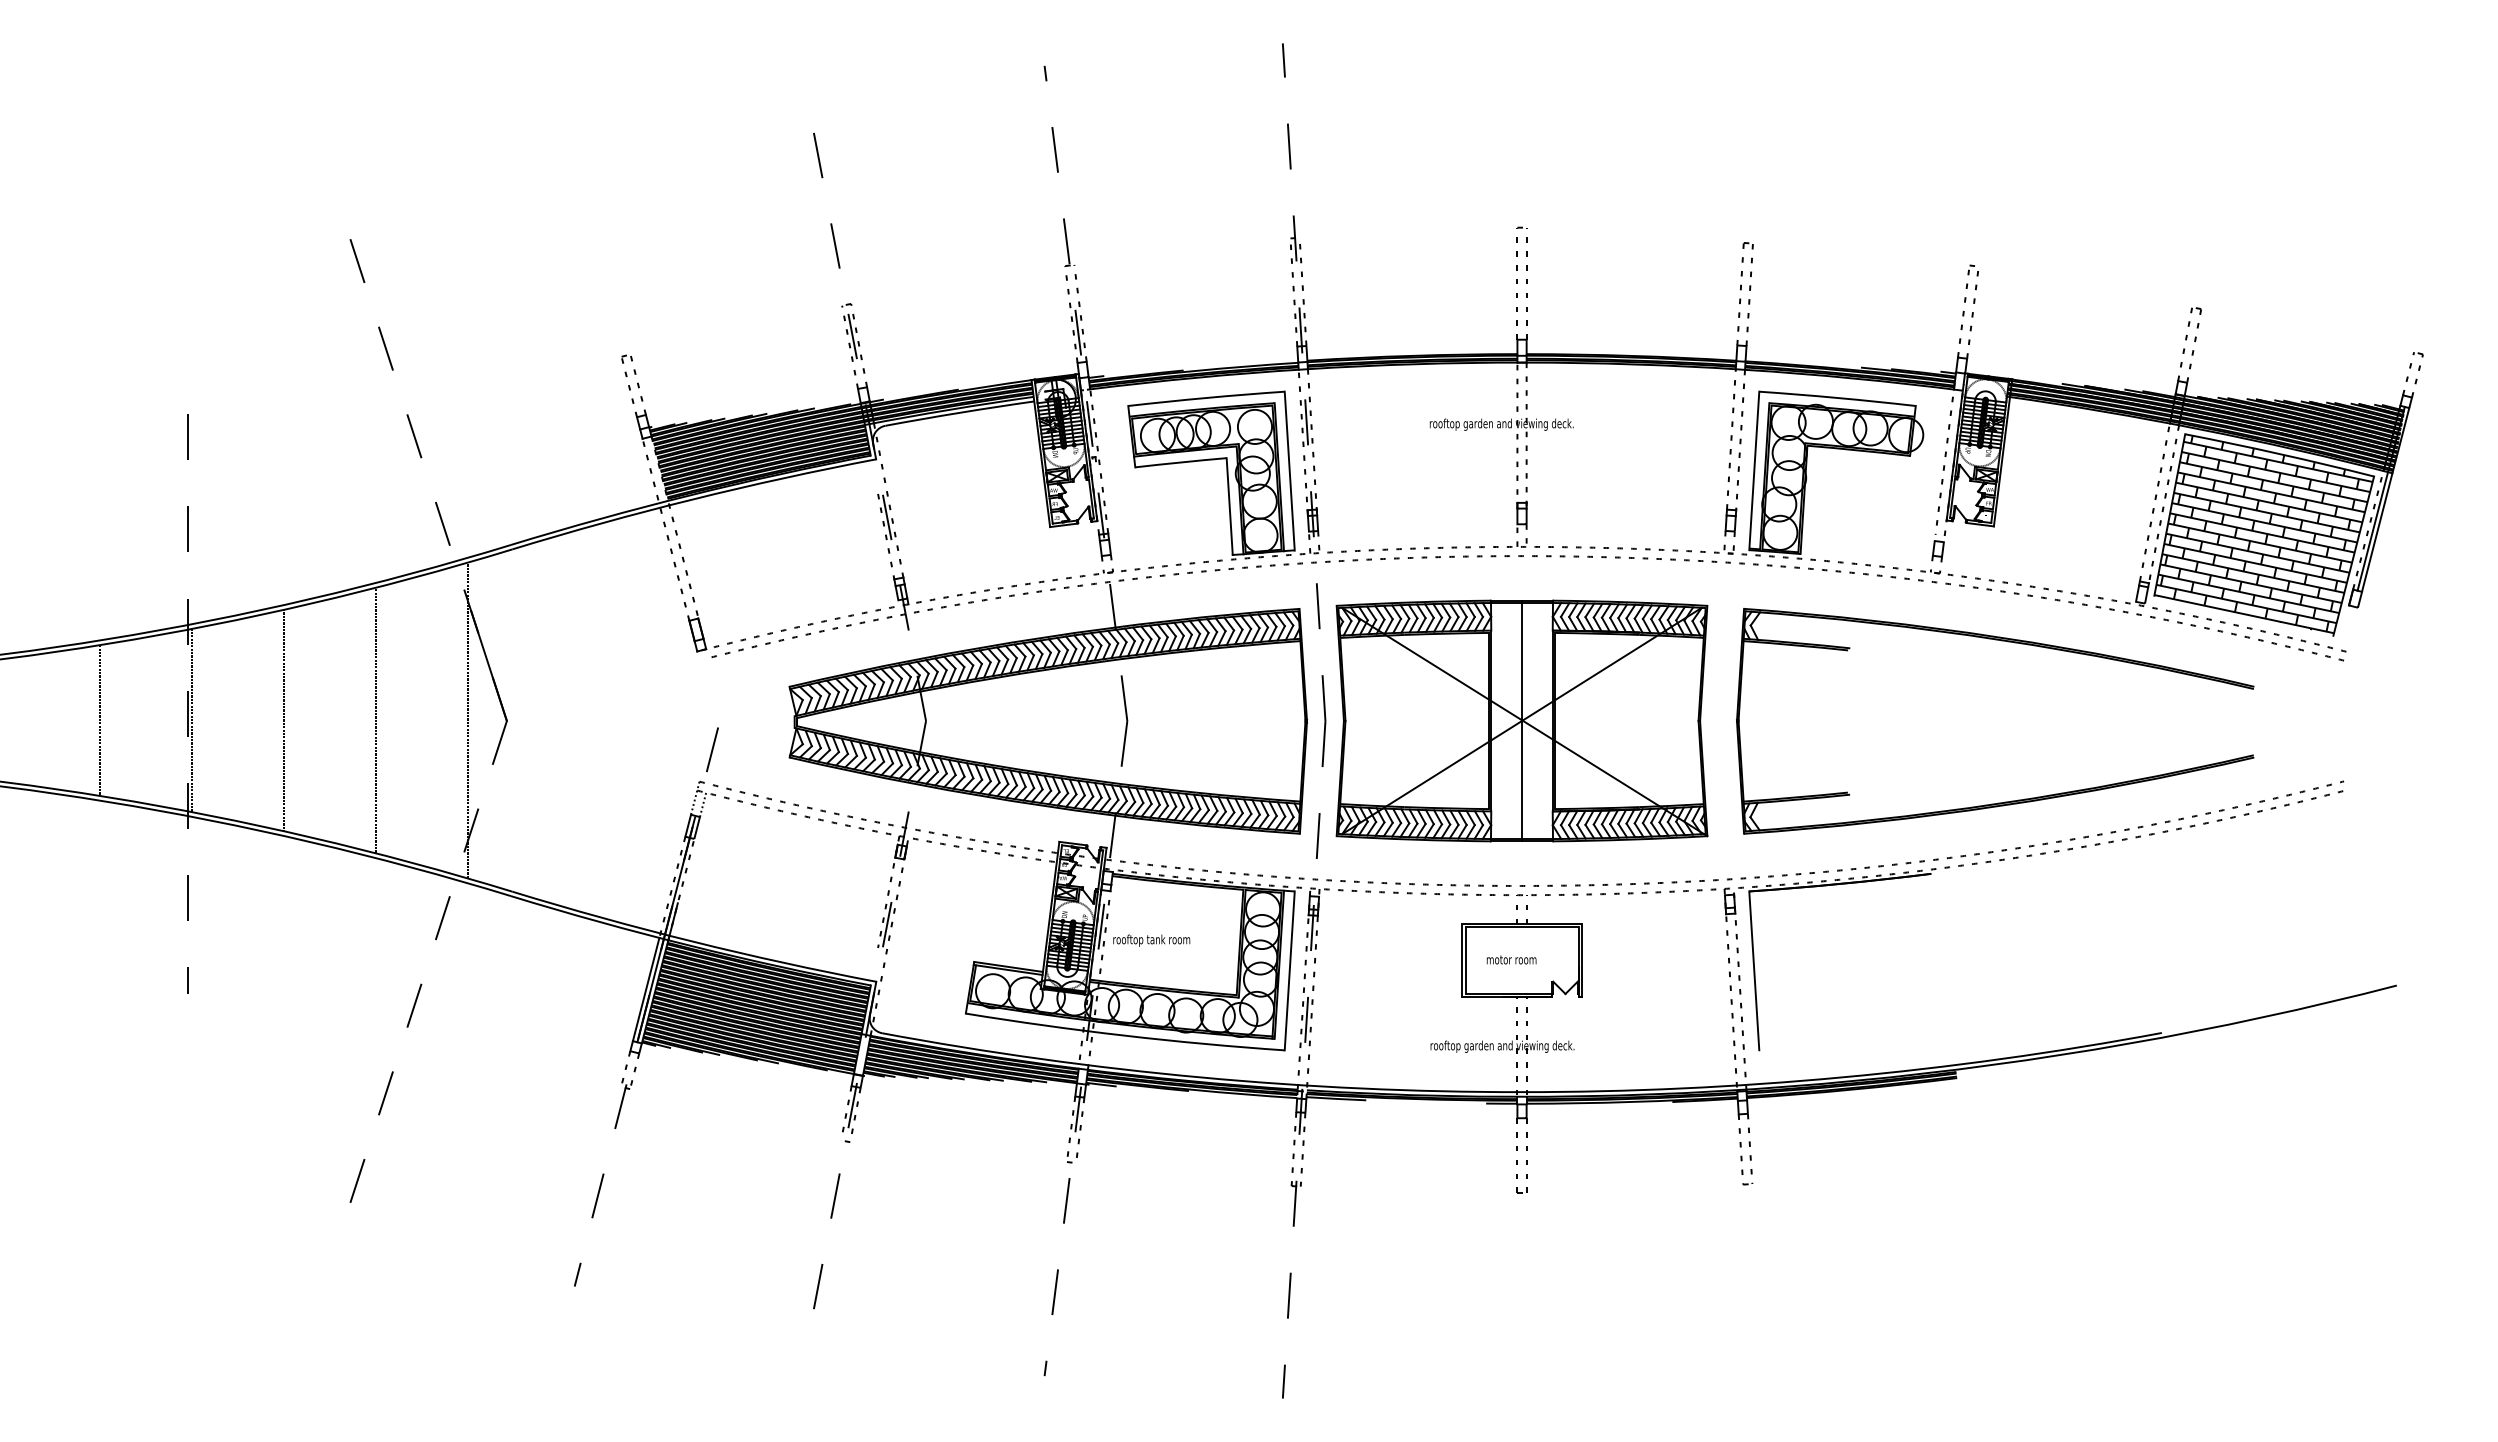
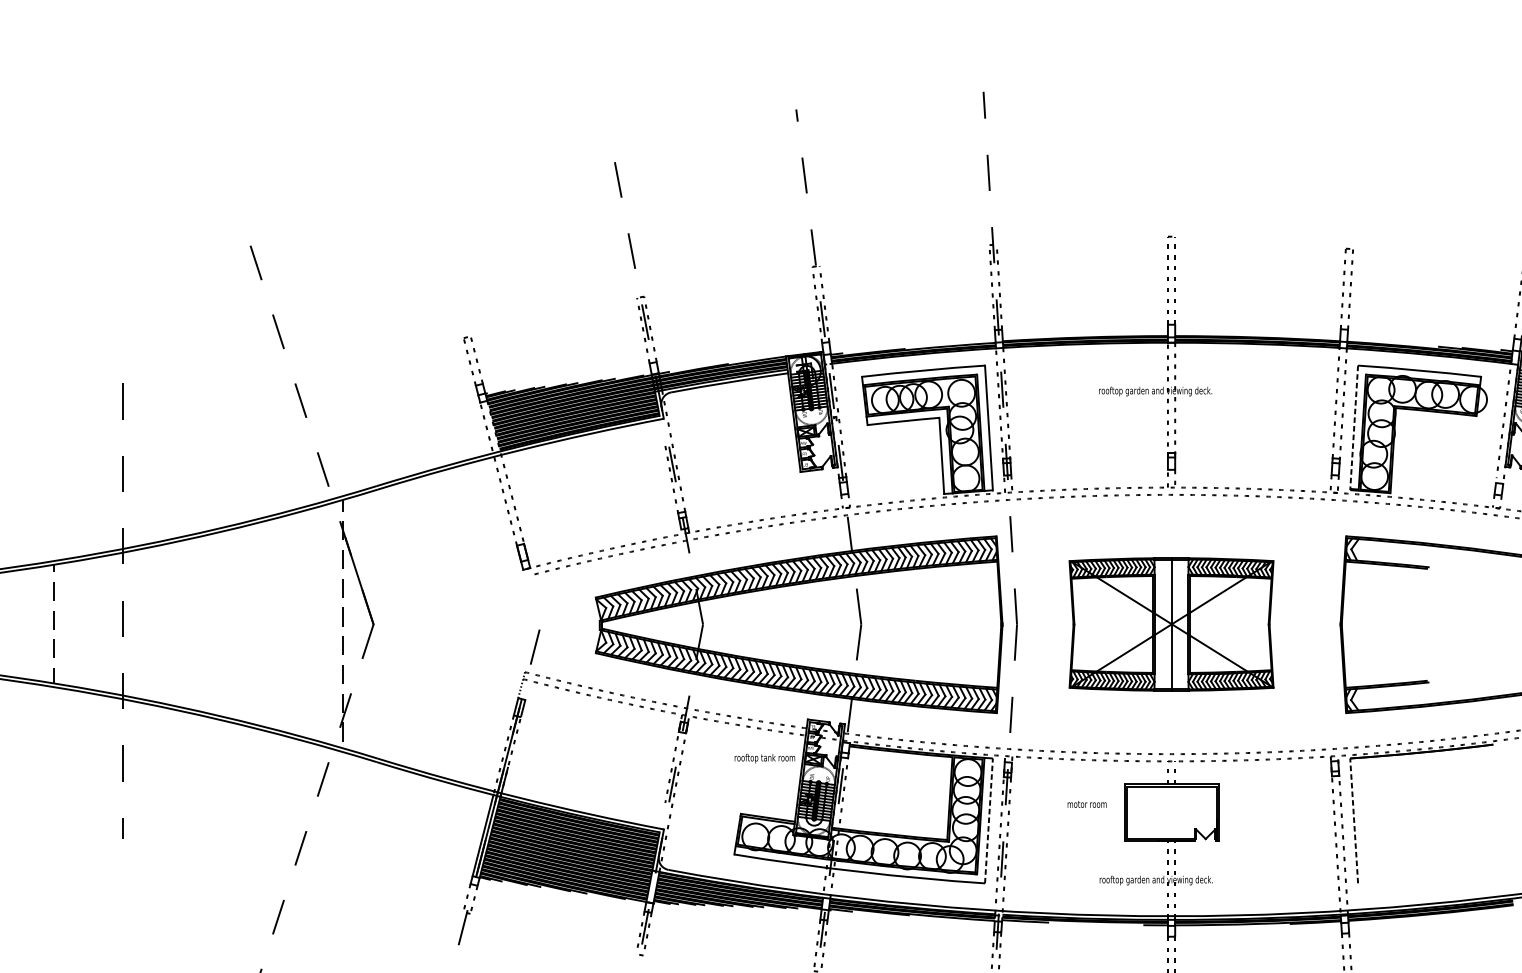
line: (1754, 471) -> (1354, 428), solid -> dashed
line: (191, 720) -> (125, 624), removed
line: (284, 720) -> (198, 624), removed
line: (376, 720) -> (271, 624), removed
part: (1521, 720) -> (1171, 624), size x0.7
line: (702, 804) -> (527, 690), removed
text: (1151, 940) -> (764, 758), moved
text: (1511, 959) -> (1087, 804), moved
line: (1289, 970) -> (988, 820), solid -> dashed
line: (1754, 970) -> (1354, 820), solid -> dashed

